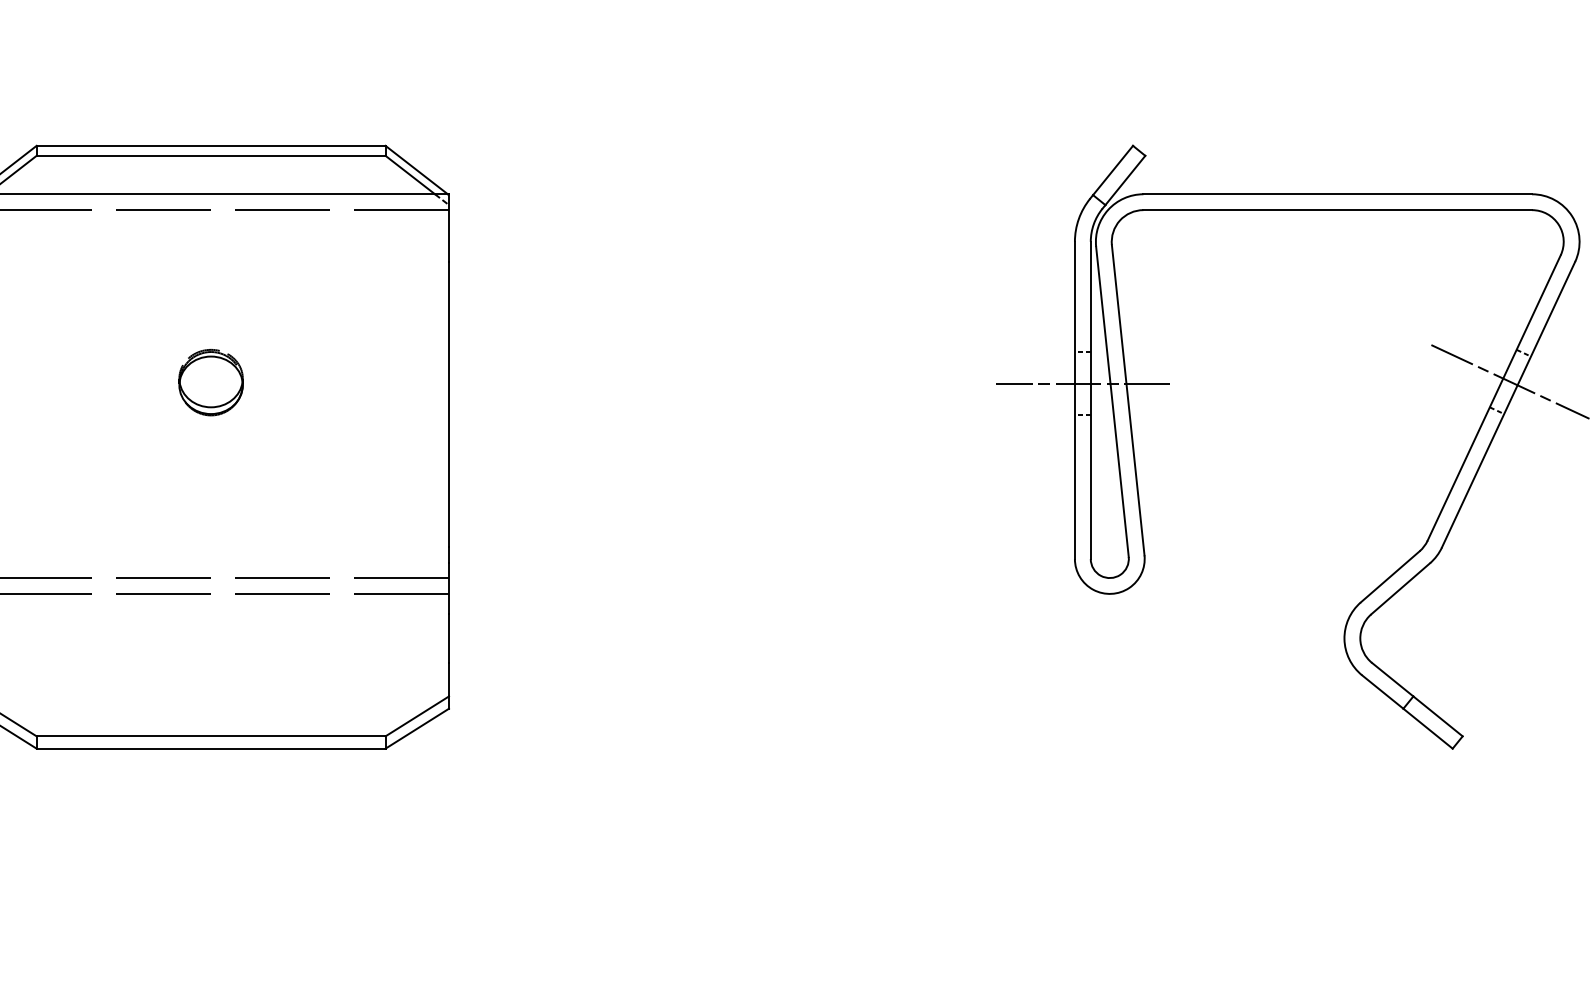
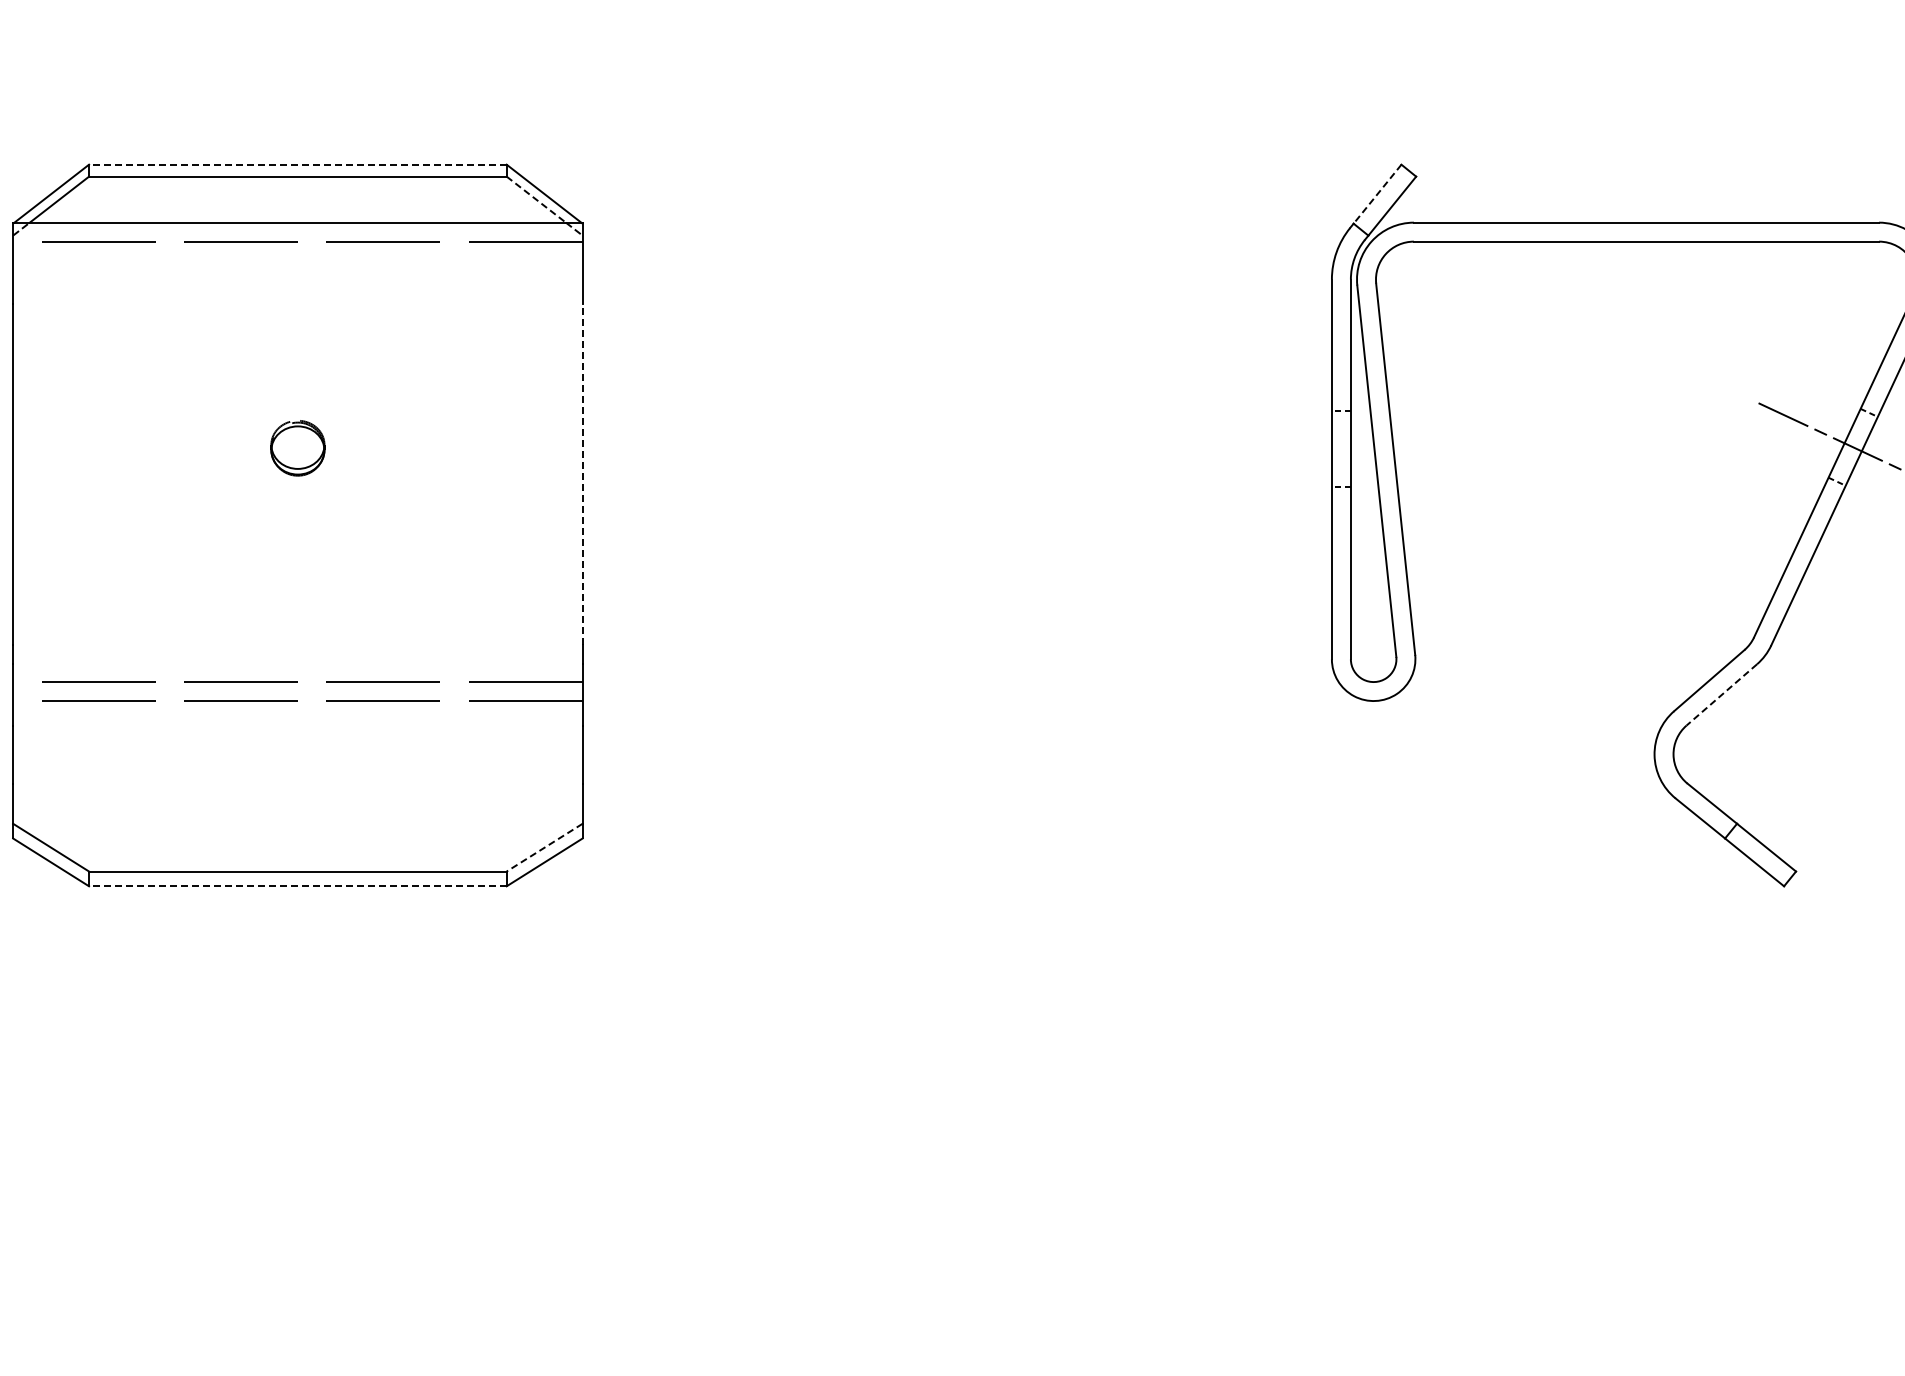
line: (210, 145) -> (297, 164), solid -> dashed
line: (1113, 170) -> (1377, 194), solid -> dashed
line: (410, 174) -> (536, 199), solid -> dashed
part: (210, 382) -> (297, 448), size x0.7
line: (1082, 383) -> (1340, 449), removed
line: (448, 404) -> (582, 474), solid -> dashed
line: (1400, 588) -> (1721, 694), solid -> dashed
line: (417, 716) -> (544, 847), solid -> dashed
line: (210, 748) -> (297, 886), solid -> dashed

